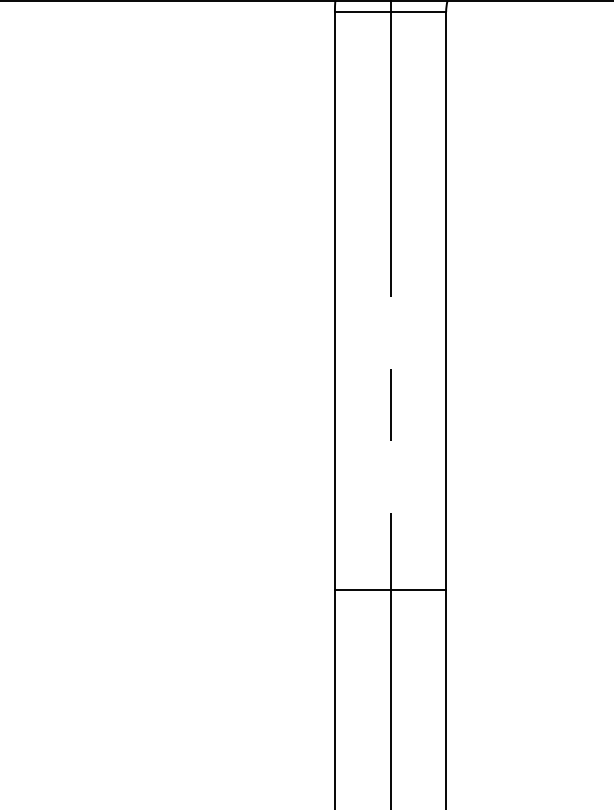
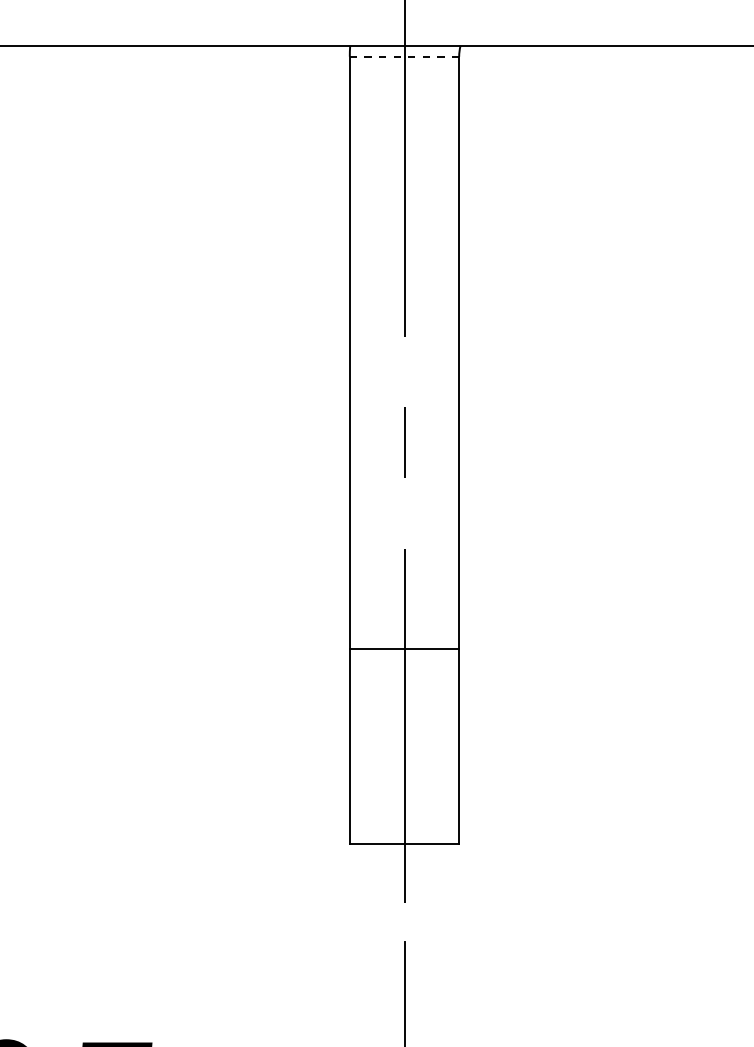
line: (390, 11) -> (404, 56), solid -> dashed
line: (390, 590) -> (404, 649), moved

